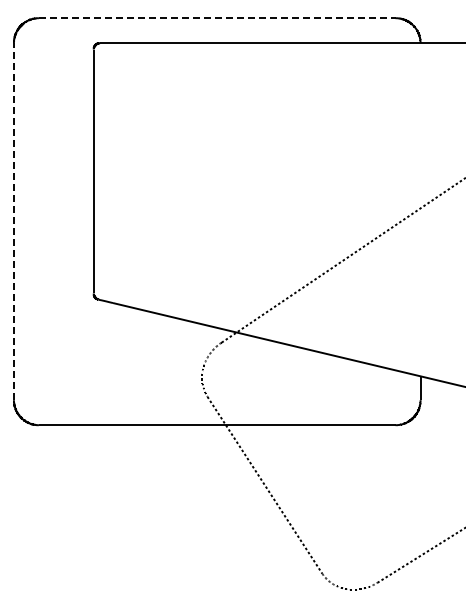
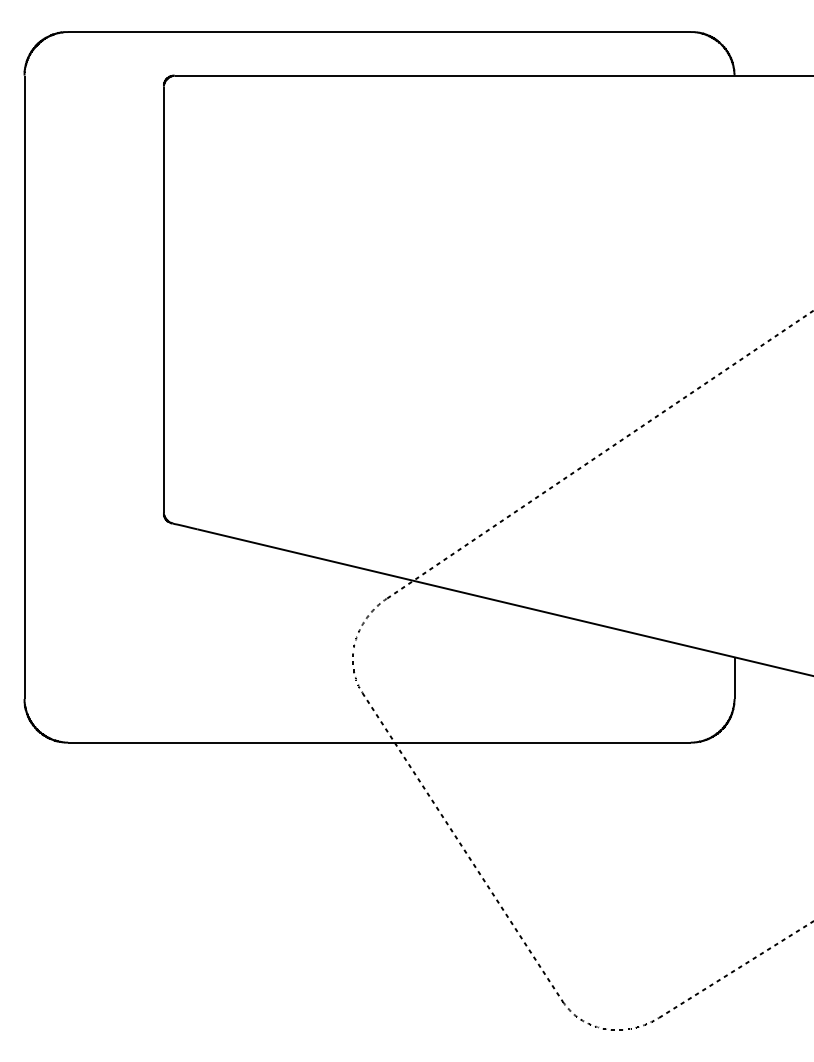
line: (217, 18) -> (379, 32), dashed -> solid
line: (13, 221) -> (23, 386), dashed -> solid

